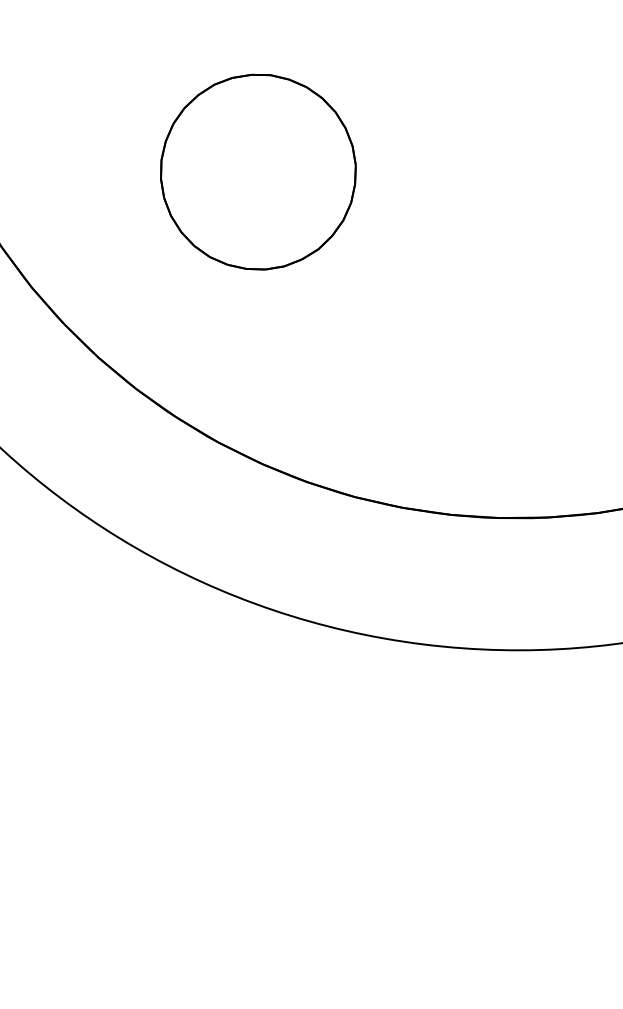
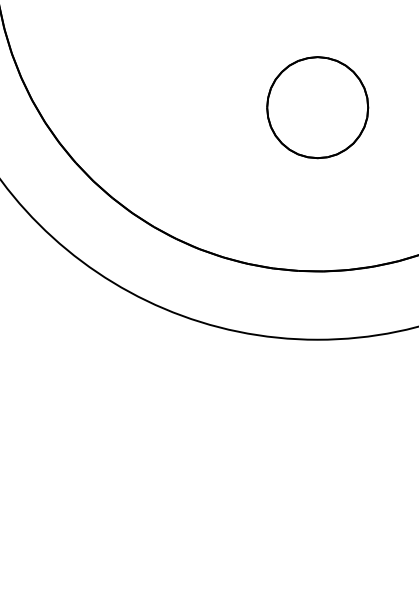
part: (258, 171) -> (317, 107), moved

